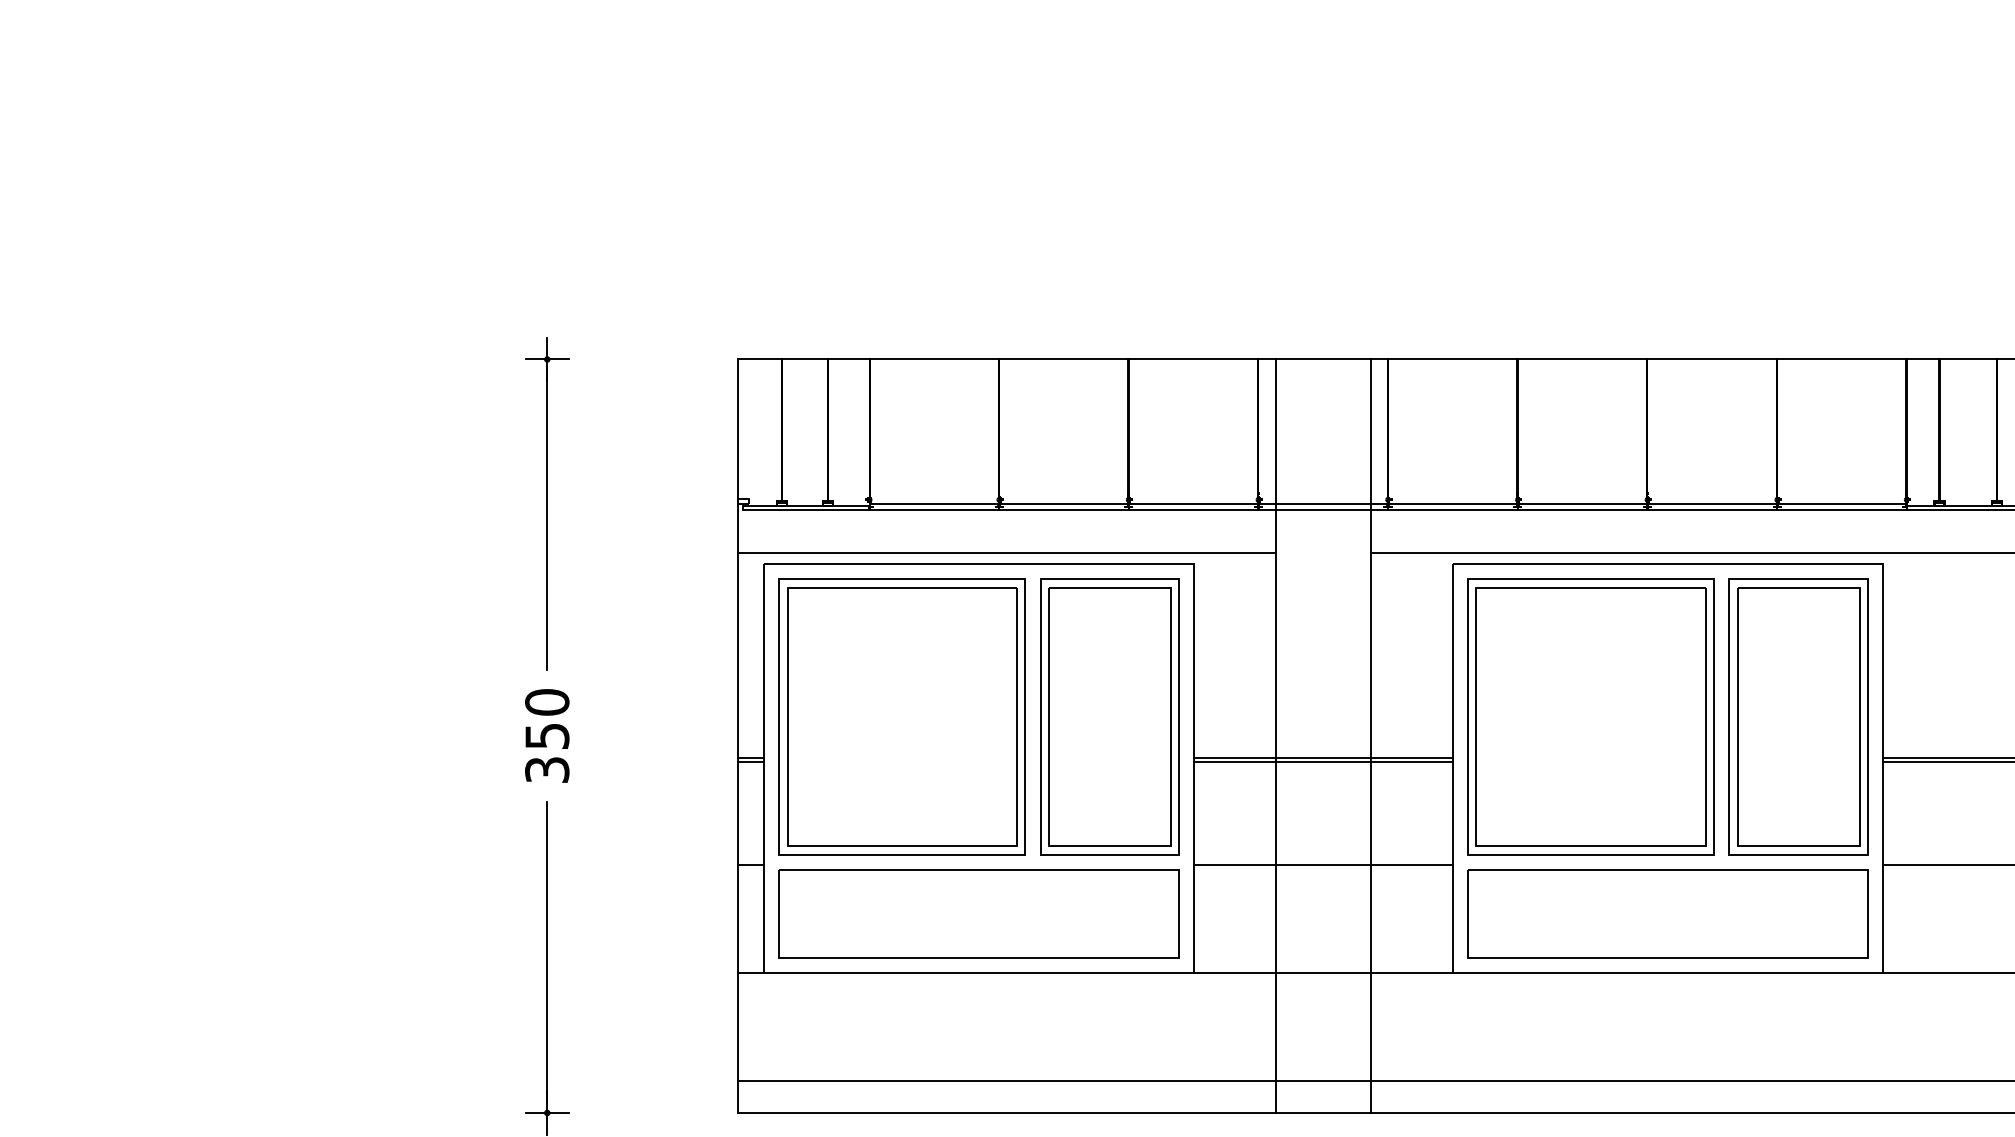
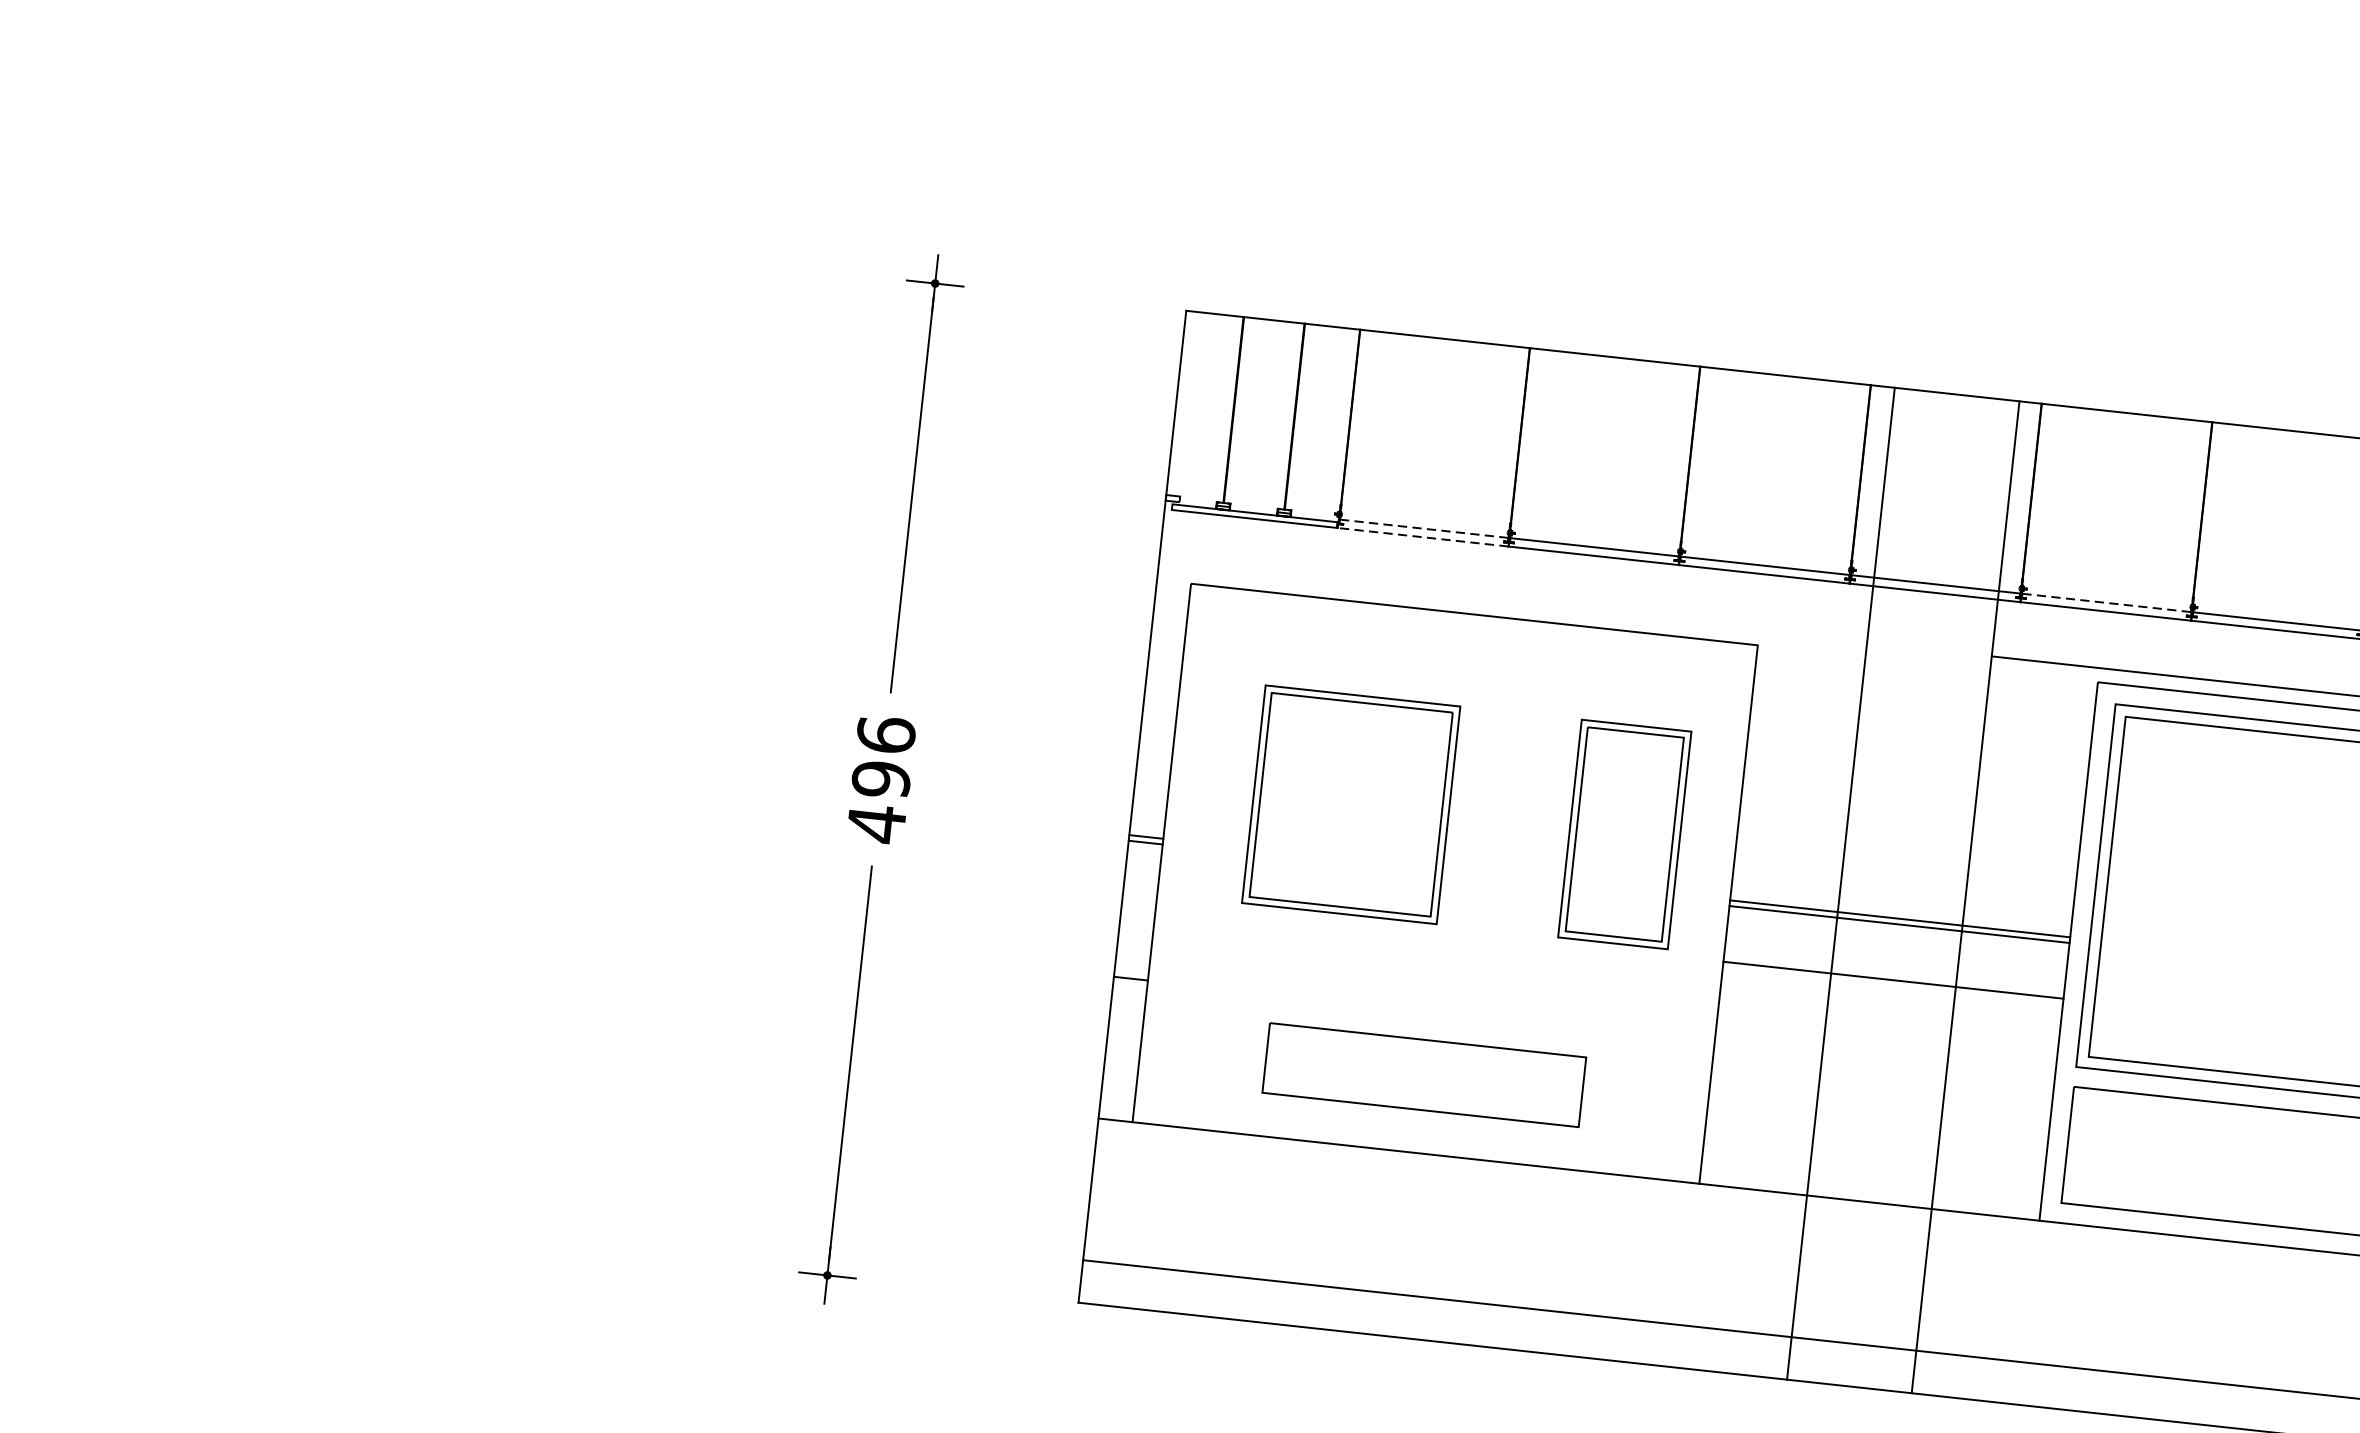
line: (934, 503) -> (1424, 528), solid -> dashed
line: (1453, 503) -> (2107, 602), solid -> dashed
line: (934, 510) -> (1423, 537), solid -> dashed
line: (1007, 553) -> (1513, 604), removed
part: (901, 716) -> (1350, 804), size x0.6
part: (1109, 716) -> (1624, 833), size x0.6
text: (547, 736) -> (881, 779), 350 -> 496
line: (1323, 865) -> (1893, 980), moved
part: (978, 913) -> (1423, 1074), size x0.6

